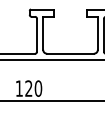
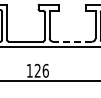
line: (70, 53) -> (72, 41), solid -> dashed
text: (38, 88) -> (45, 70), 120 -> 126

